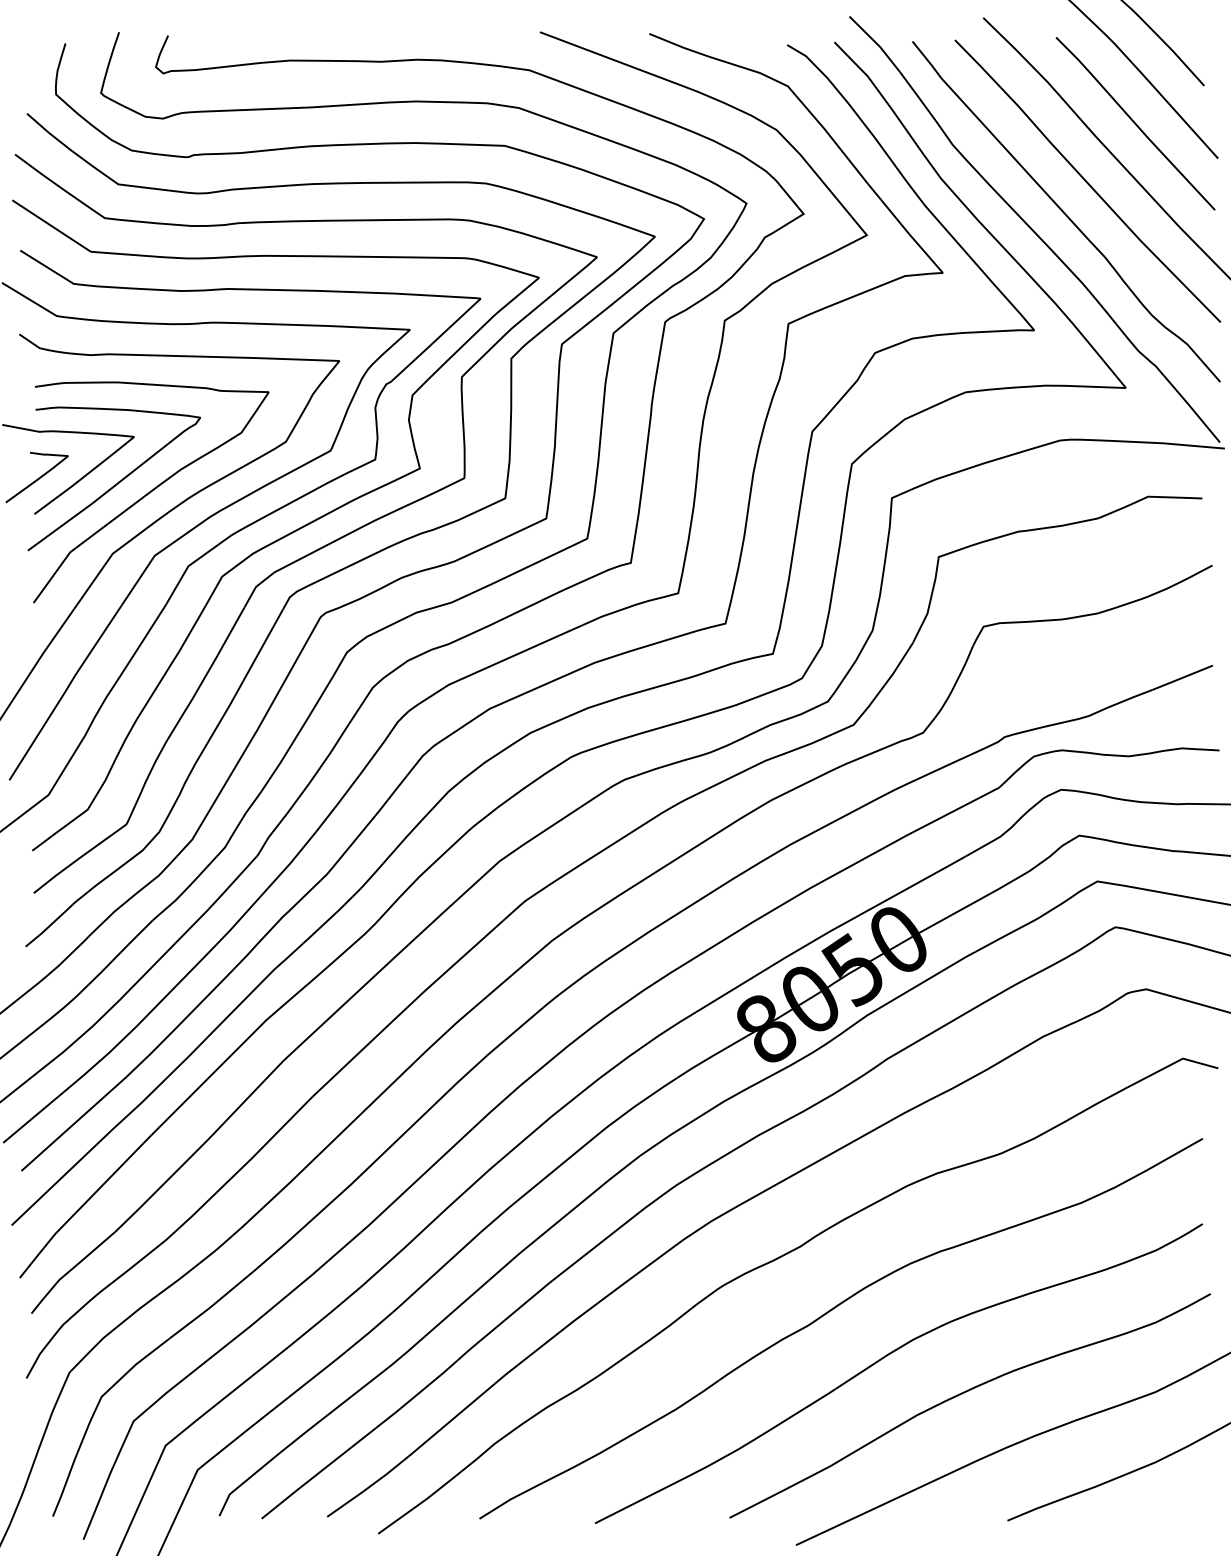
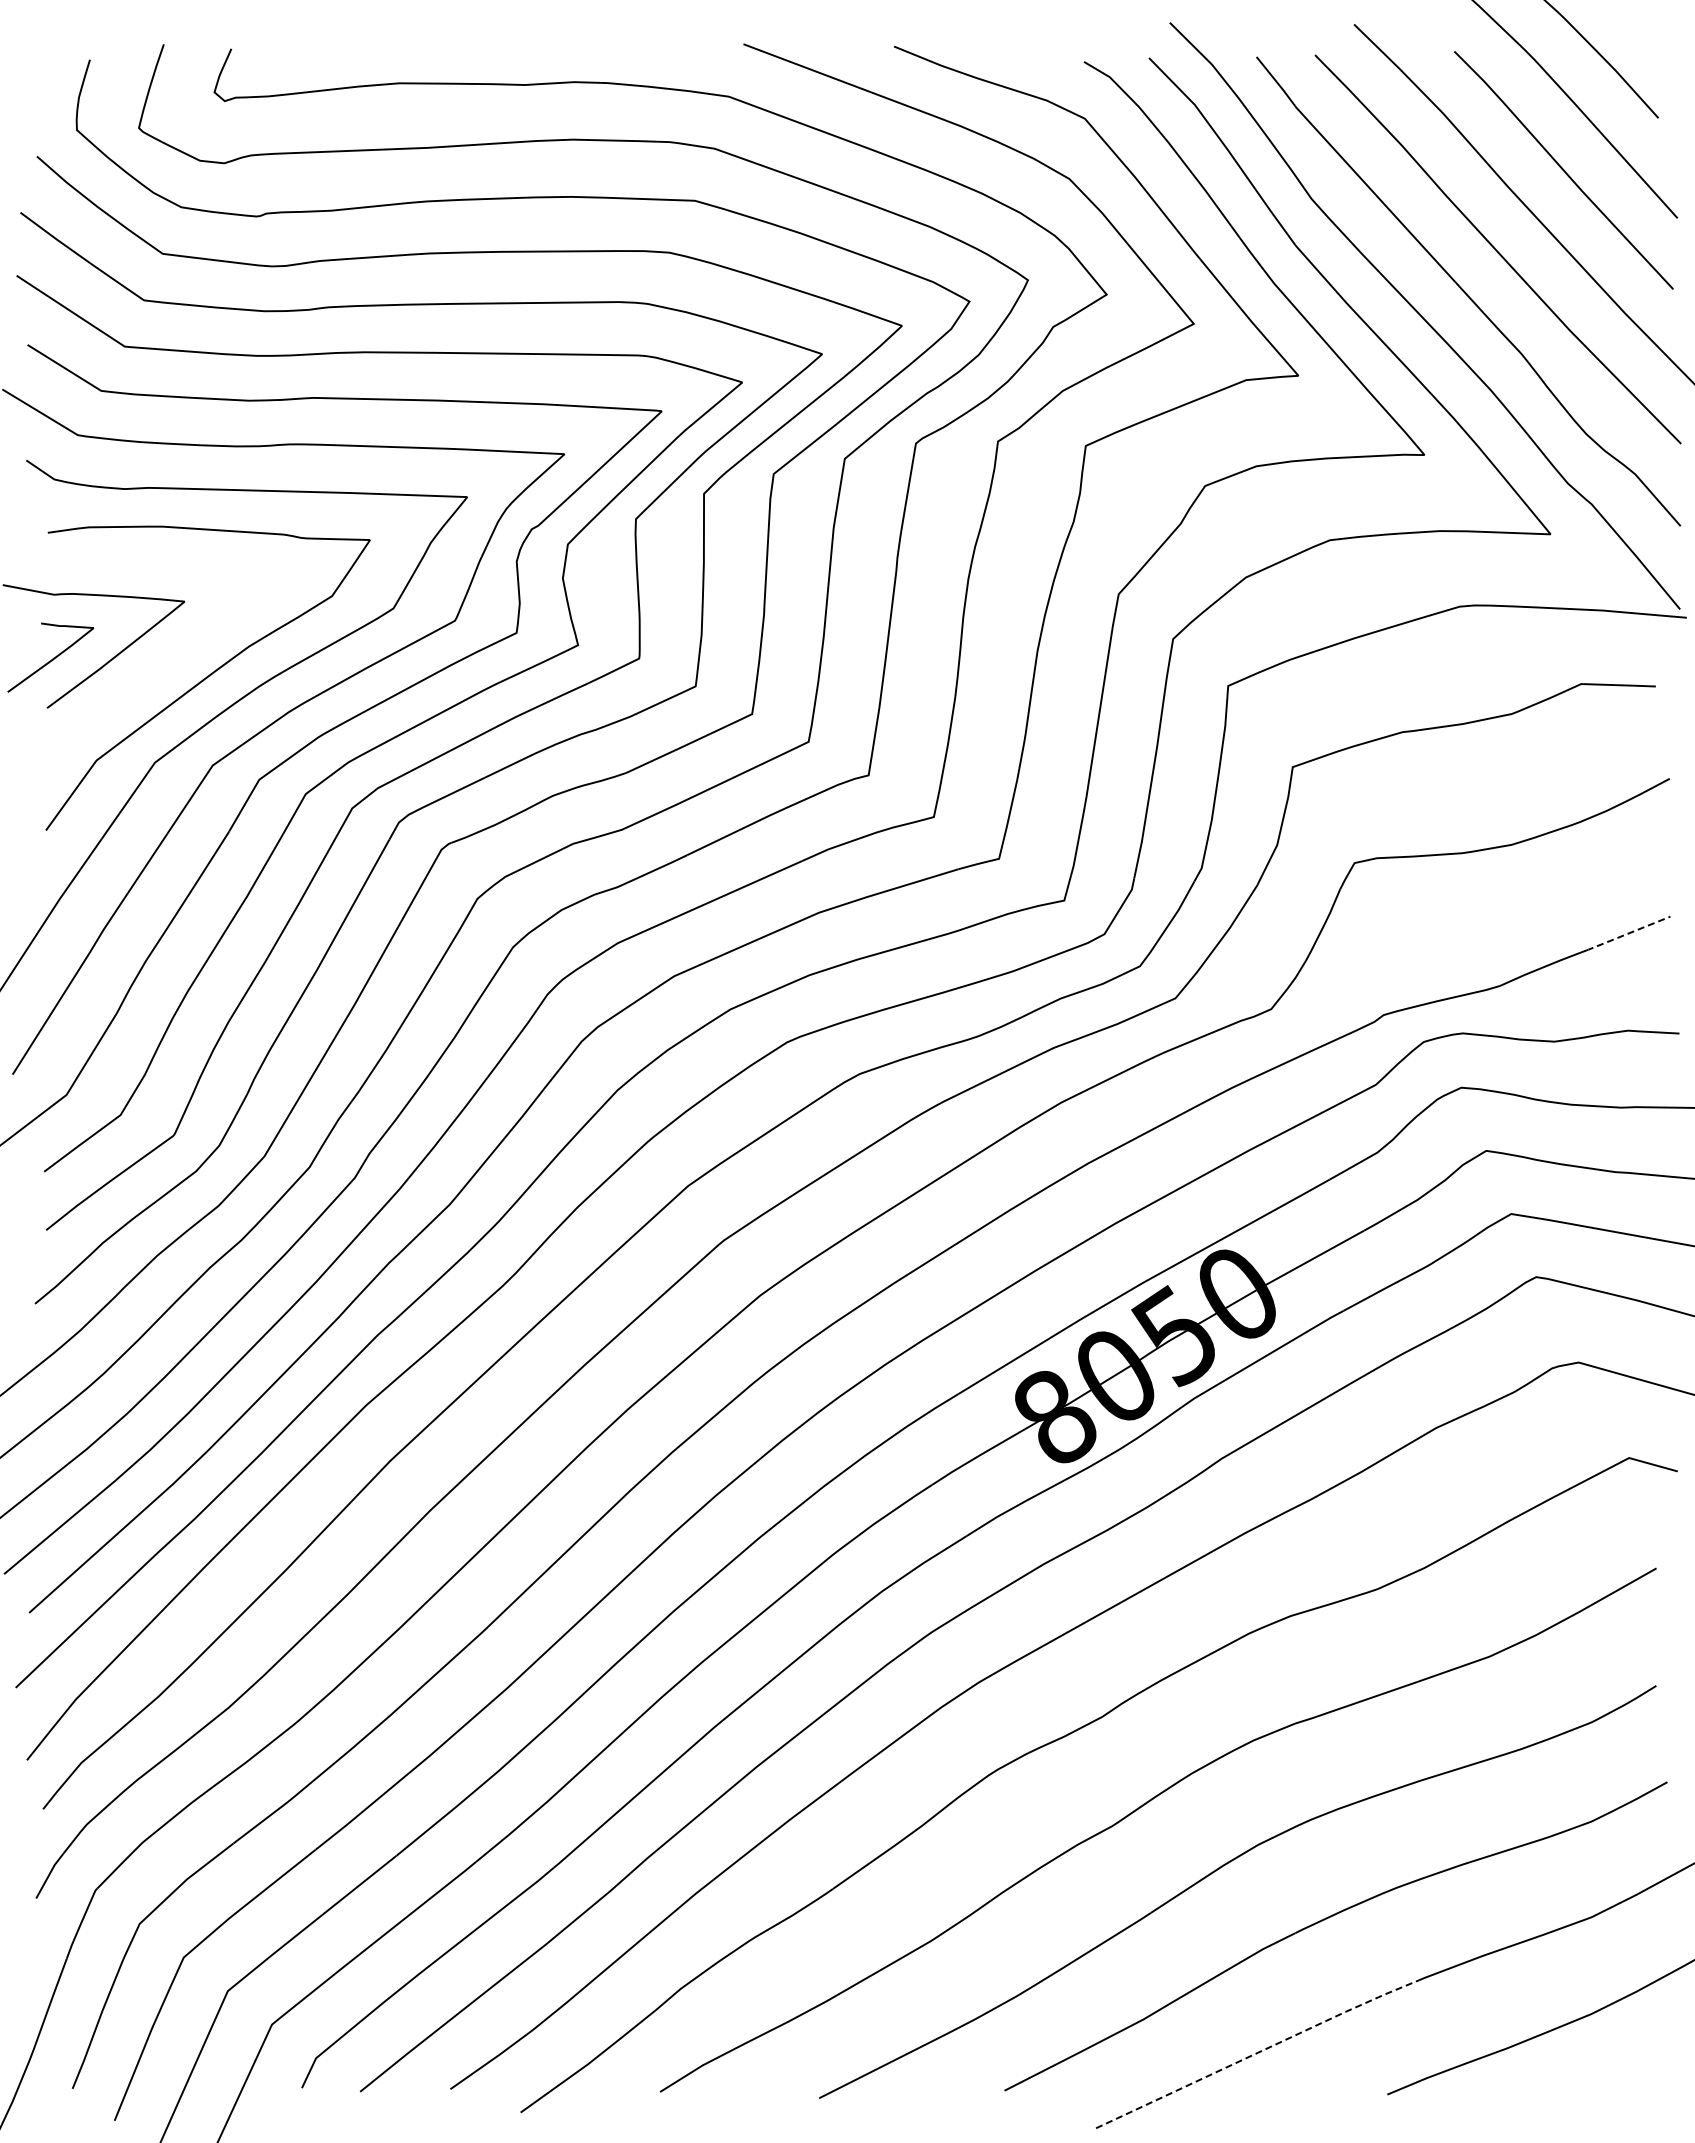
curve: (116, 483) -> (160, 665), removed
line: (1182, 677) -> (1628, 933), solid -> dashed
line: (914, 1490) -> (1259, 2052), solid -> dashed

